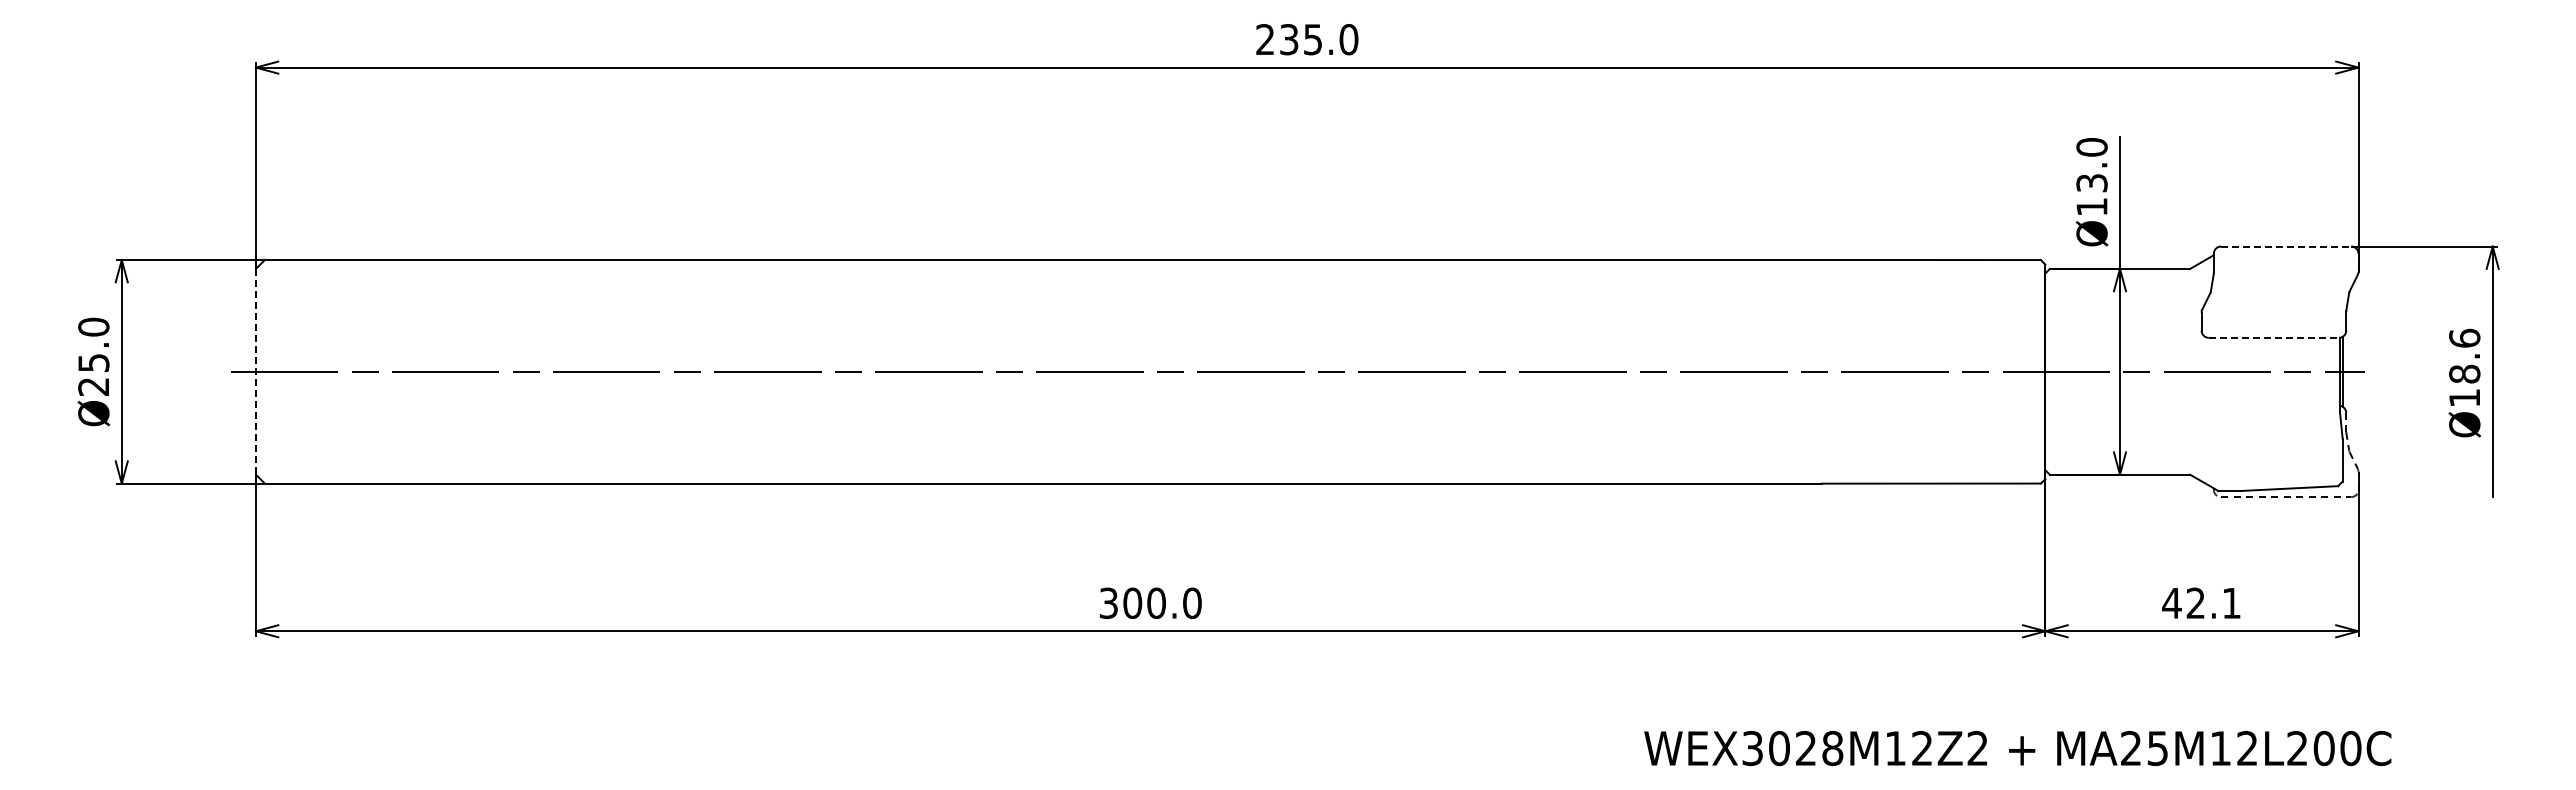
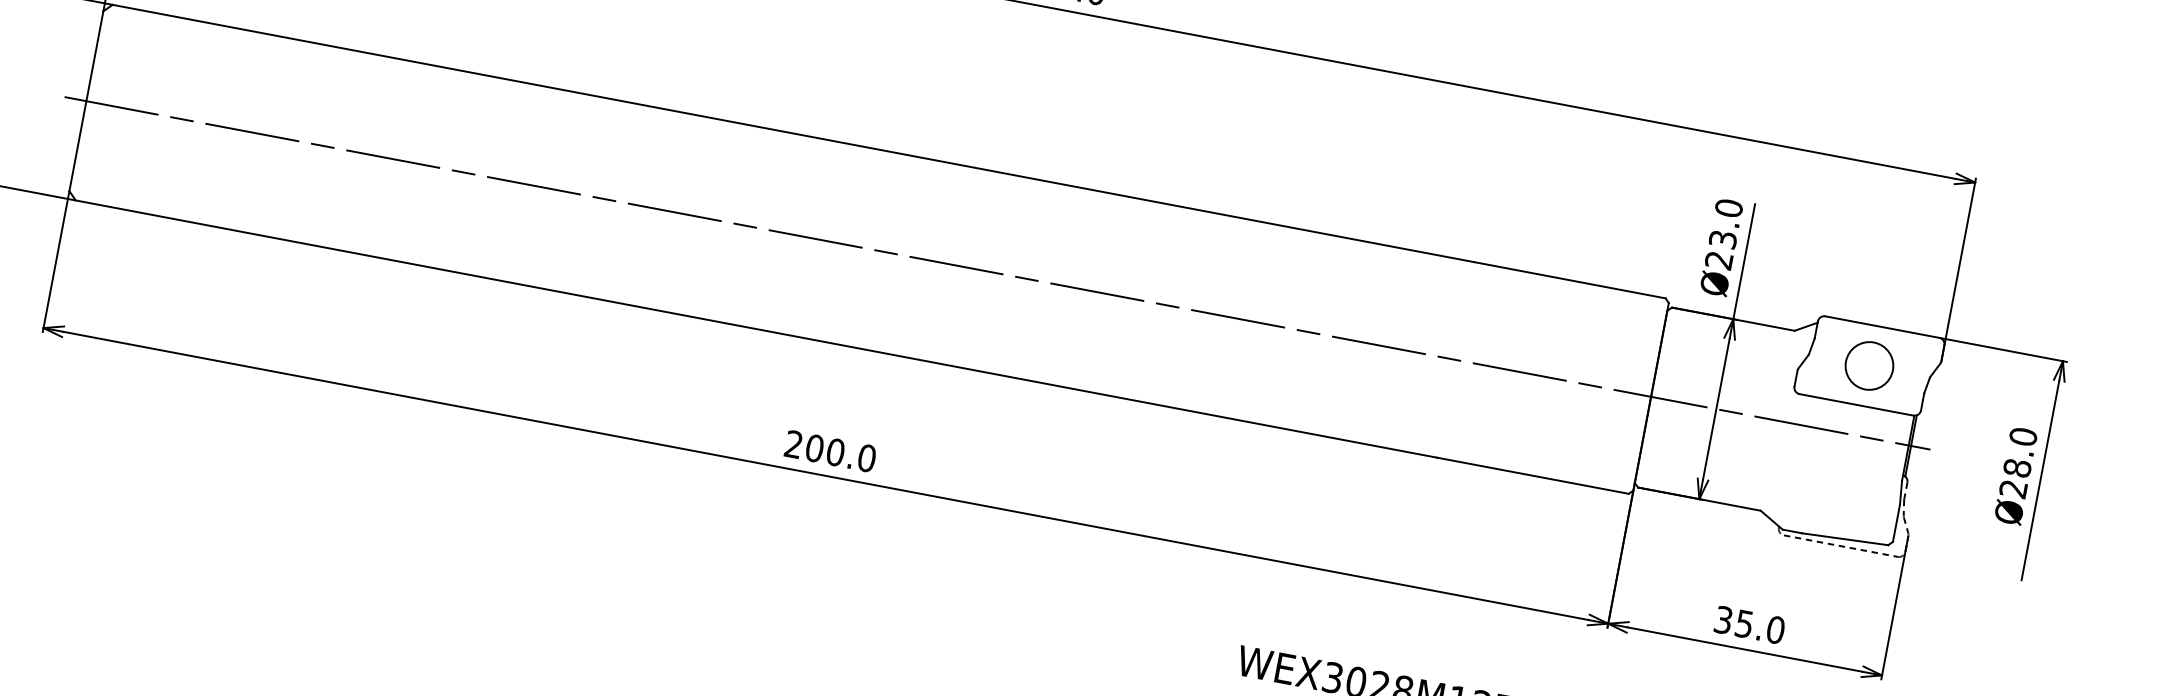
text: (2091, 207) -> (1718, 260), Ø13.0 -> Ø23.0
line: (2286, 246) -> (1882, 327), dashed -> solid
circle: (2279, 291) -> (1869, 365), added
line: (2274, 337) -> (1857, 404), dashed -> solid
text: (2464, 367) -> (2018, 462), Ø18.6 -> Ø28.0
line: (255, 371) -> (86, 100), dashed -> solid
text: (1108, 603) -> (793, 444), 300.0 -> 200.0
text: (2201, 603) -> (1749, 625), 42.1 -> 35.0

